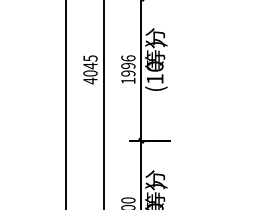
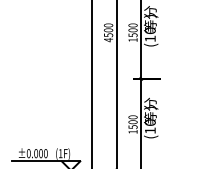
text: (90, 66) -> (108, 30), 4045 -> 4500
text: (127, 66) -> (132, 30), 1996 -> 1500

